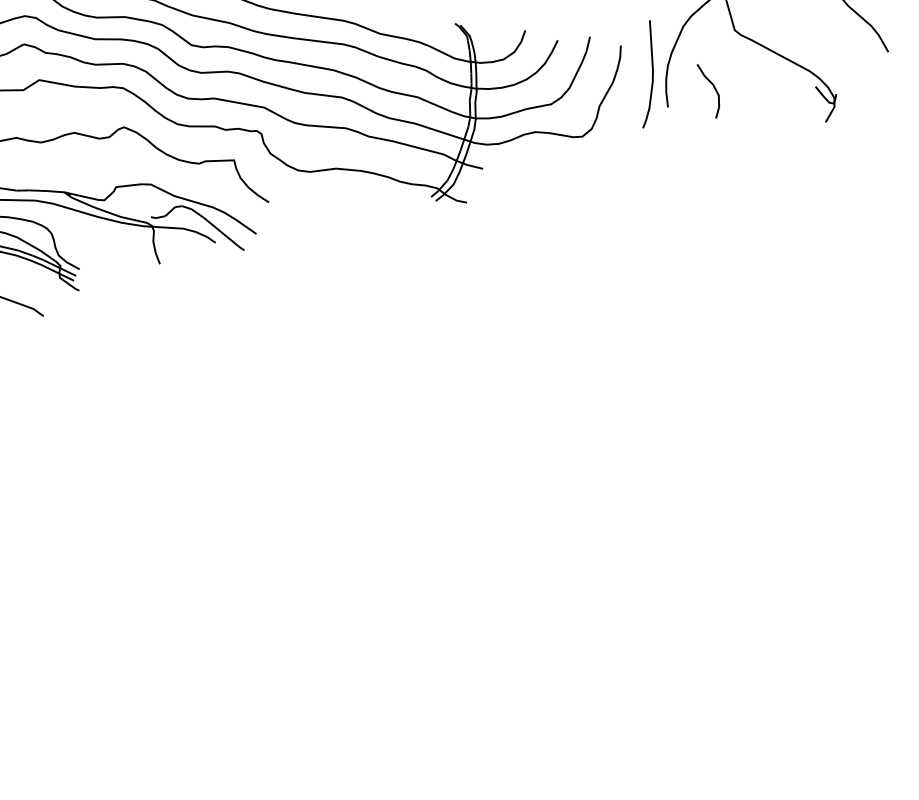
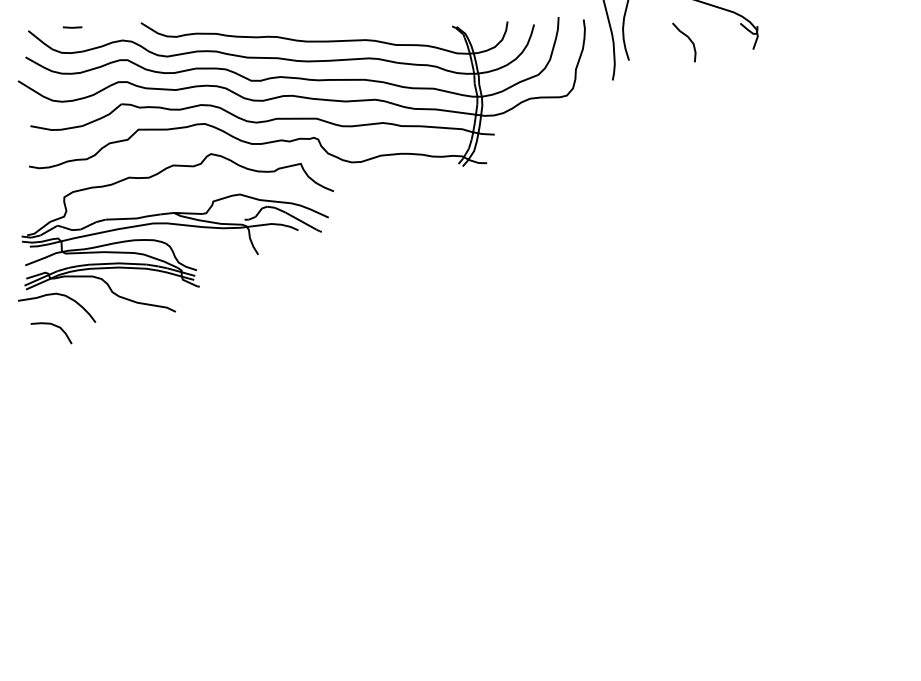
curve: (713, 88) -> (688, 39), moved

